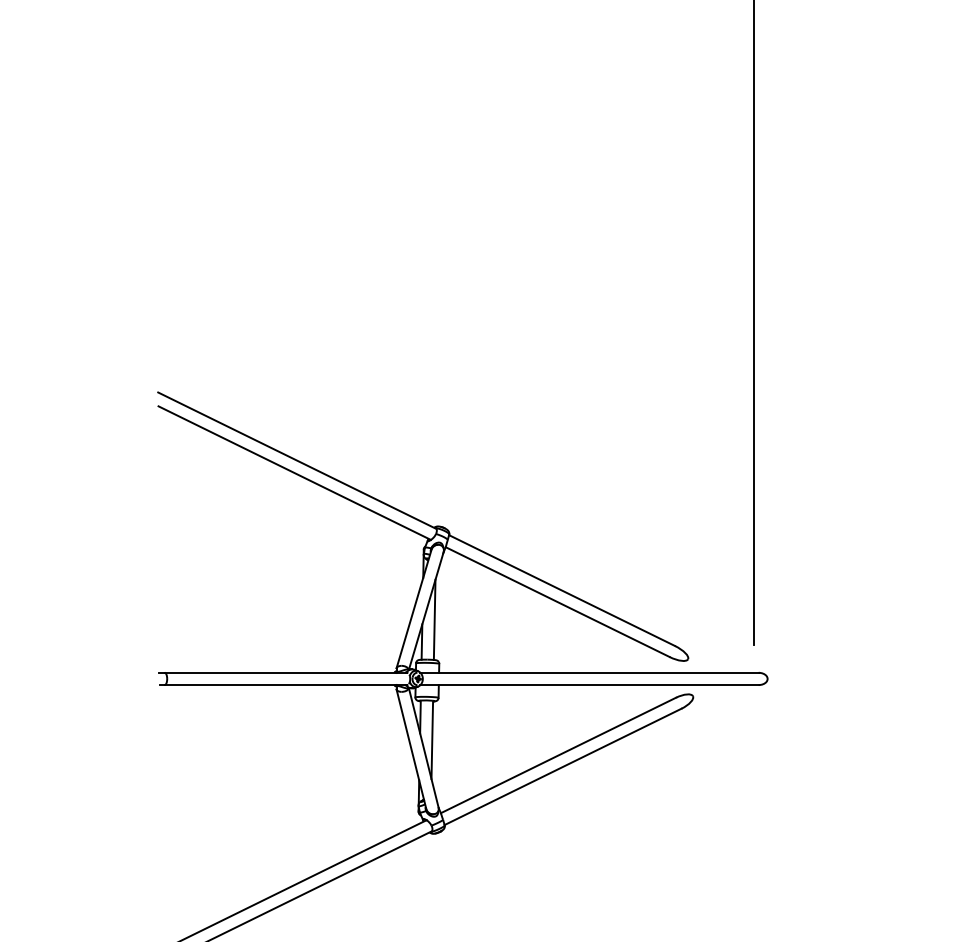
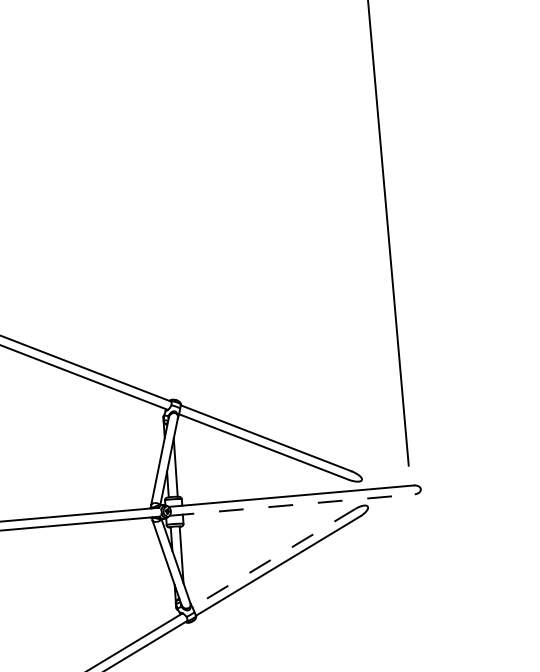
line: (590, 685) -> (292, 505), solid -> dashed
line: (558, 755) -> (274, 558), solid -> dashed

